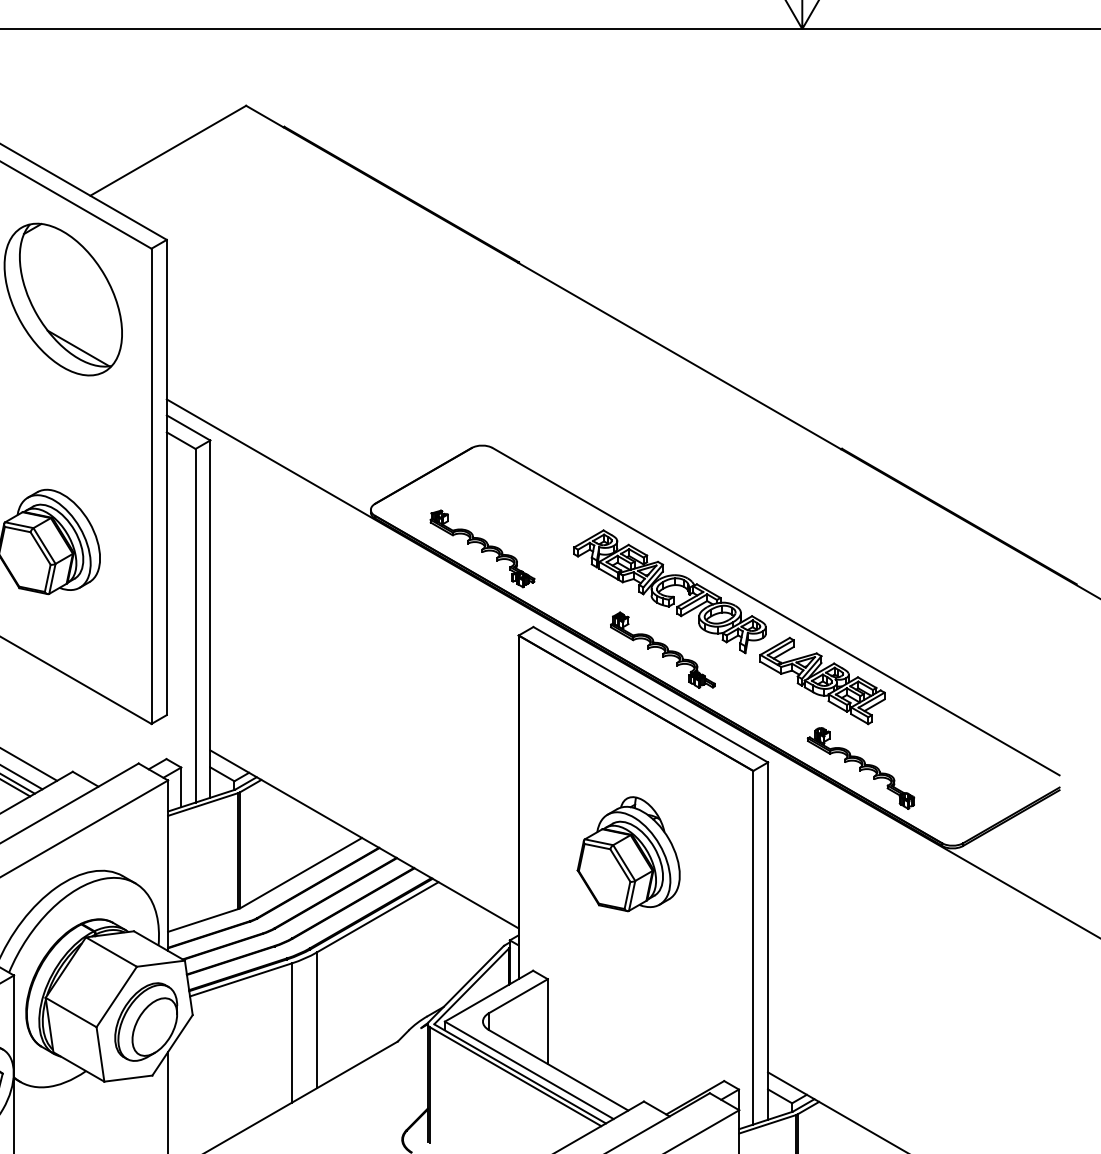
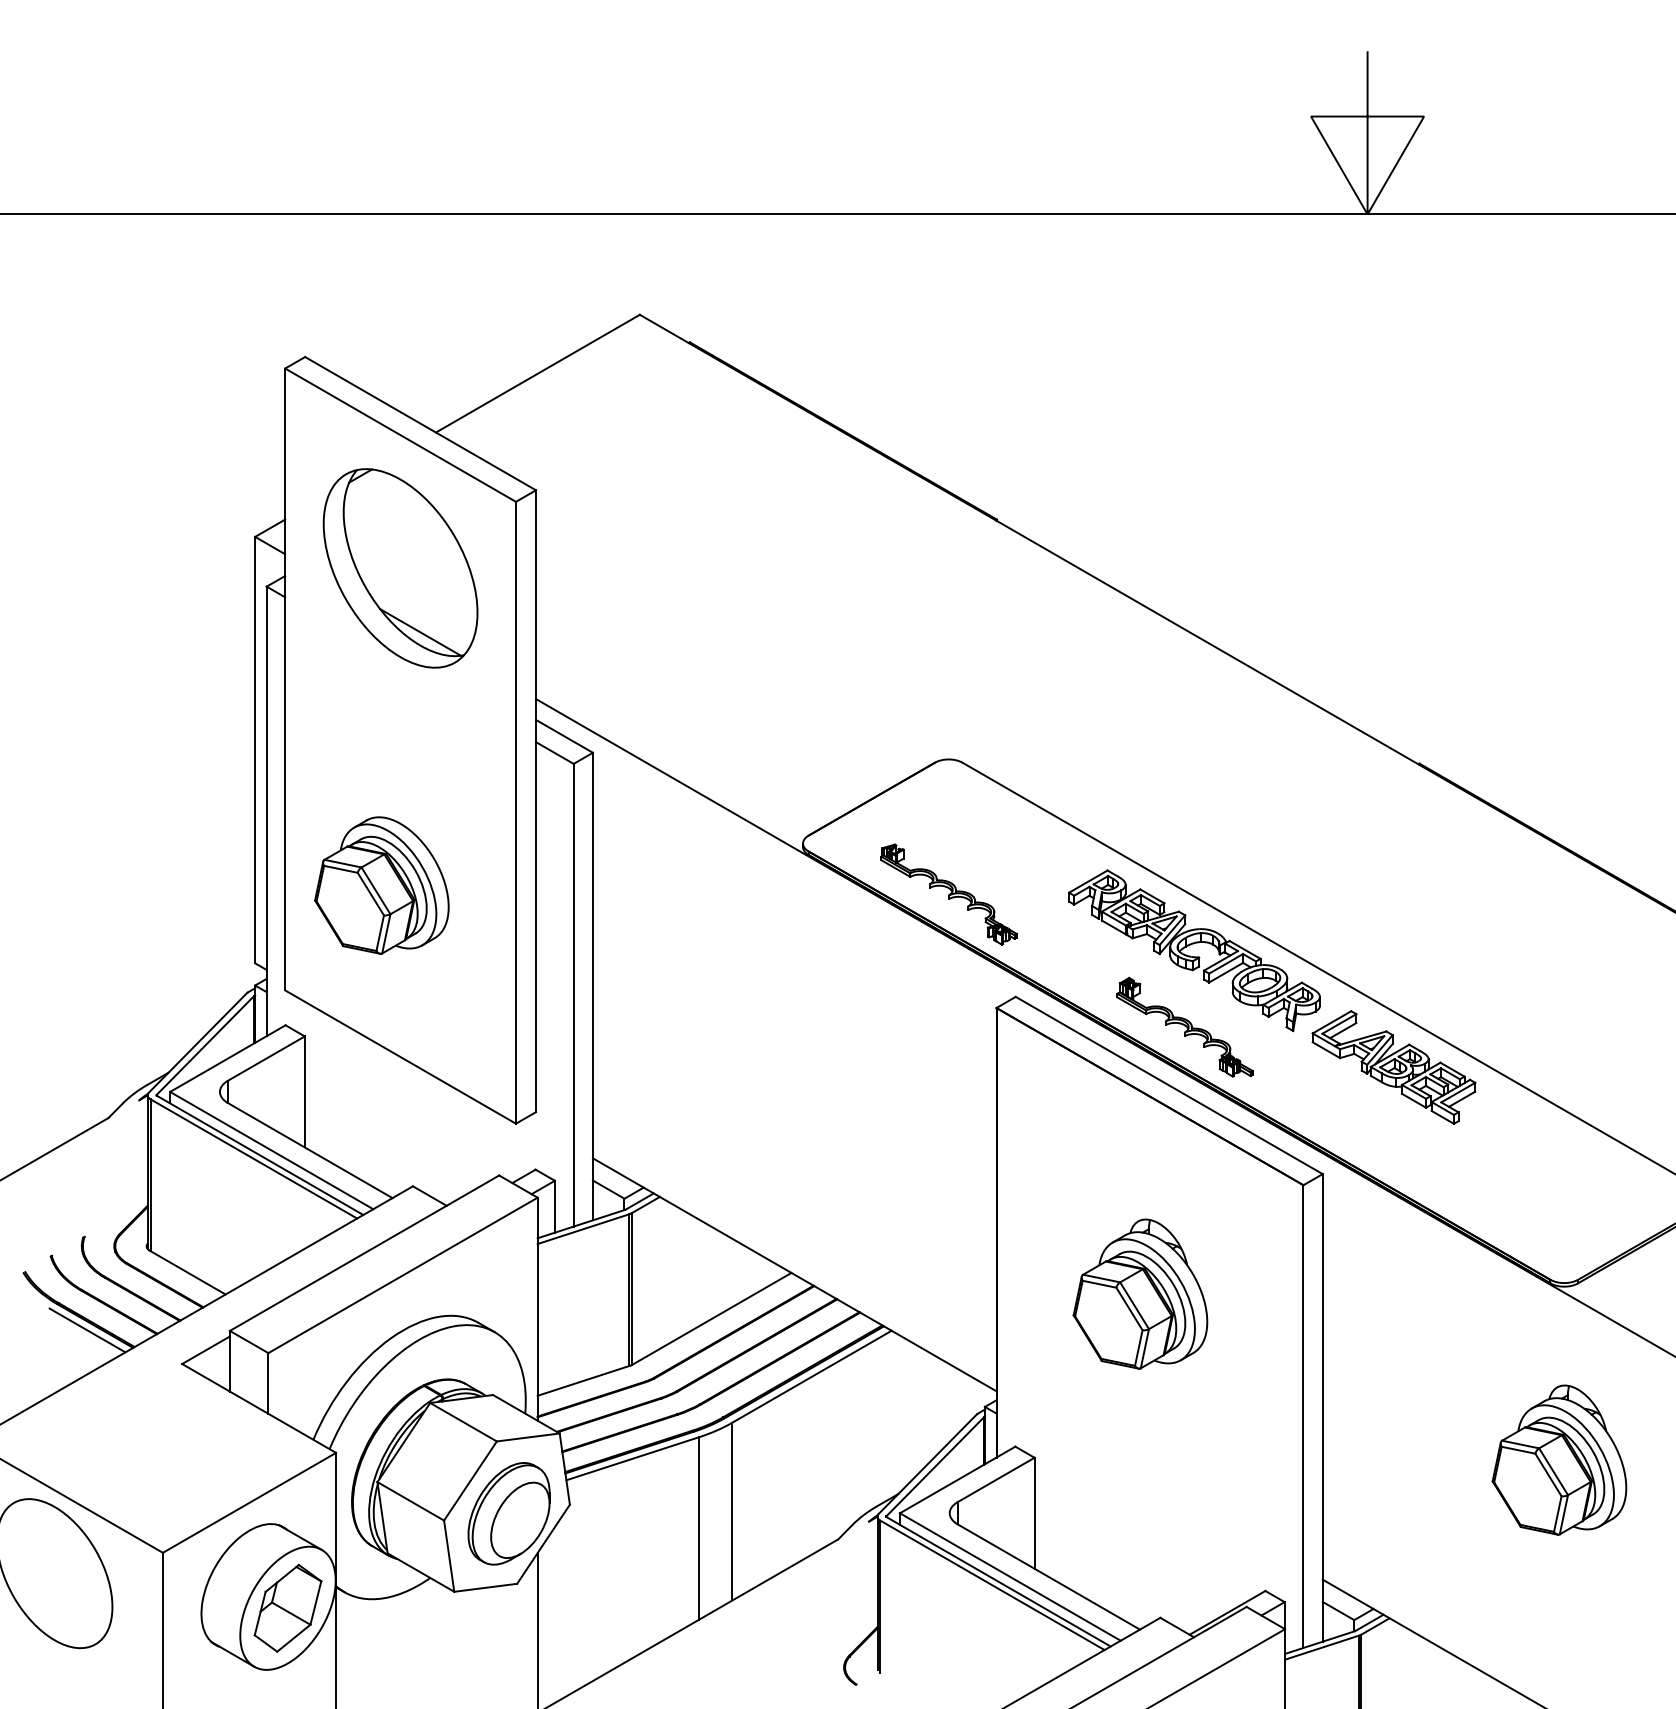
part: (861, 768) -> (1444, 1181), removed
part: (948, 980) -> (1559, 1459), added

